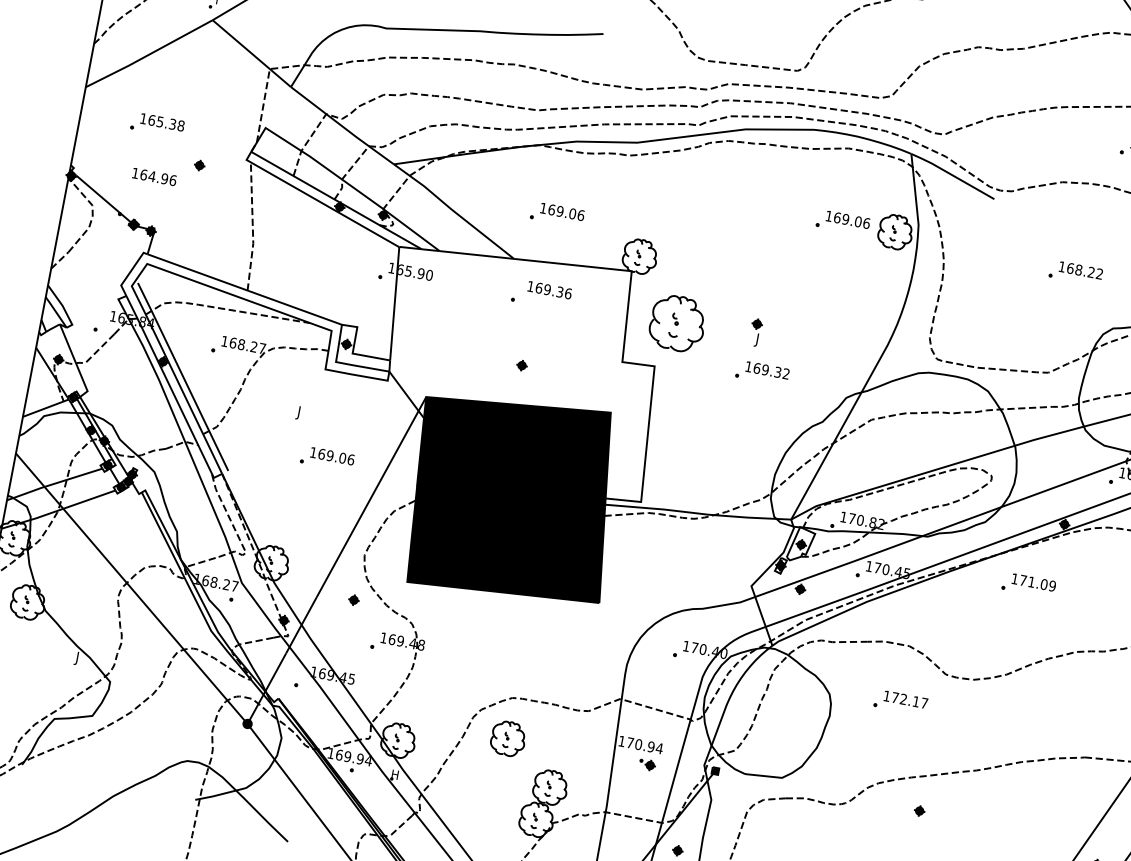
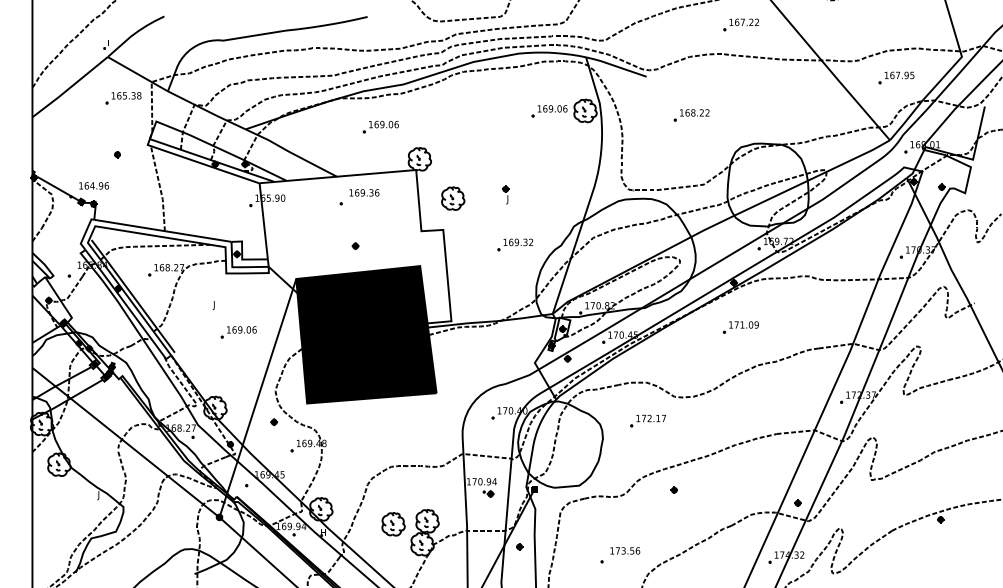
part: (157, 125) -> (123, 98), moved
text: (153, 176) -> (93, 185), moved
part: (556, 213) -> (380, 126), moved
part: (1075, 273) -> (691, 115), moved
part: (678, 323) -> (453, 198), size x0.62
part: (762, 372) -> (515, 244), moved
part: (1028, 585) -> (740, 327), moved
part: (508, 738) -> (393, 524), moved

